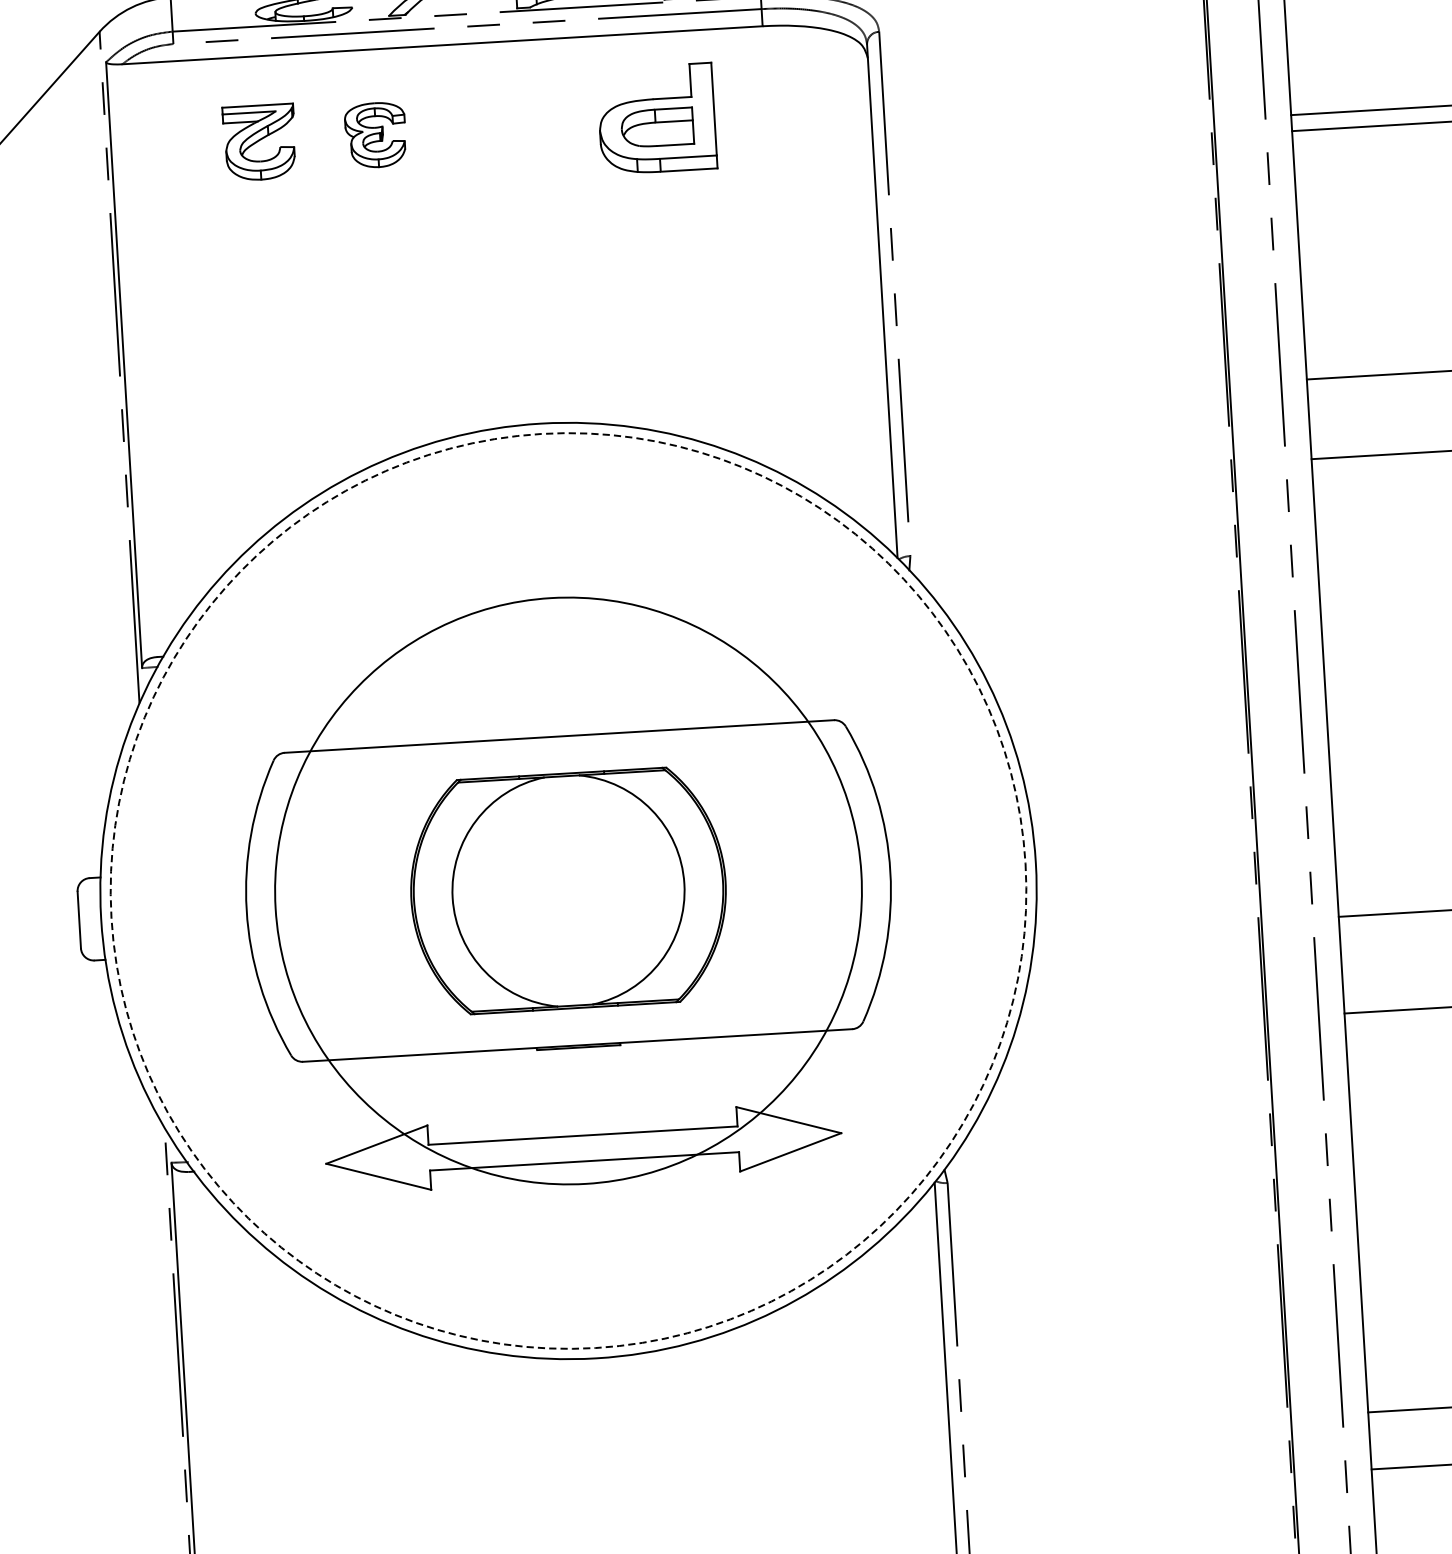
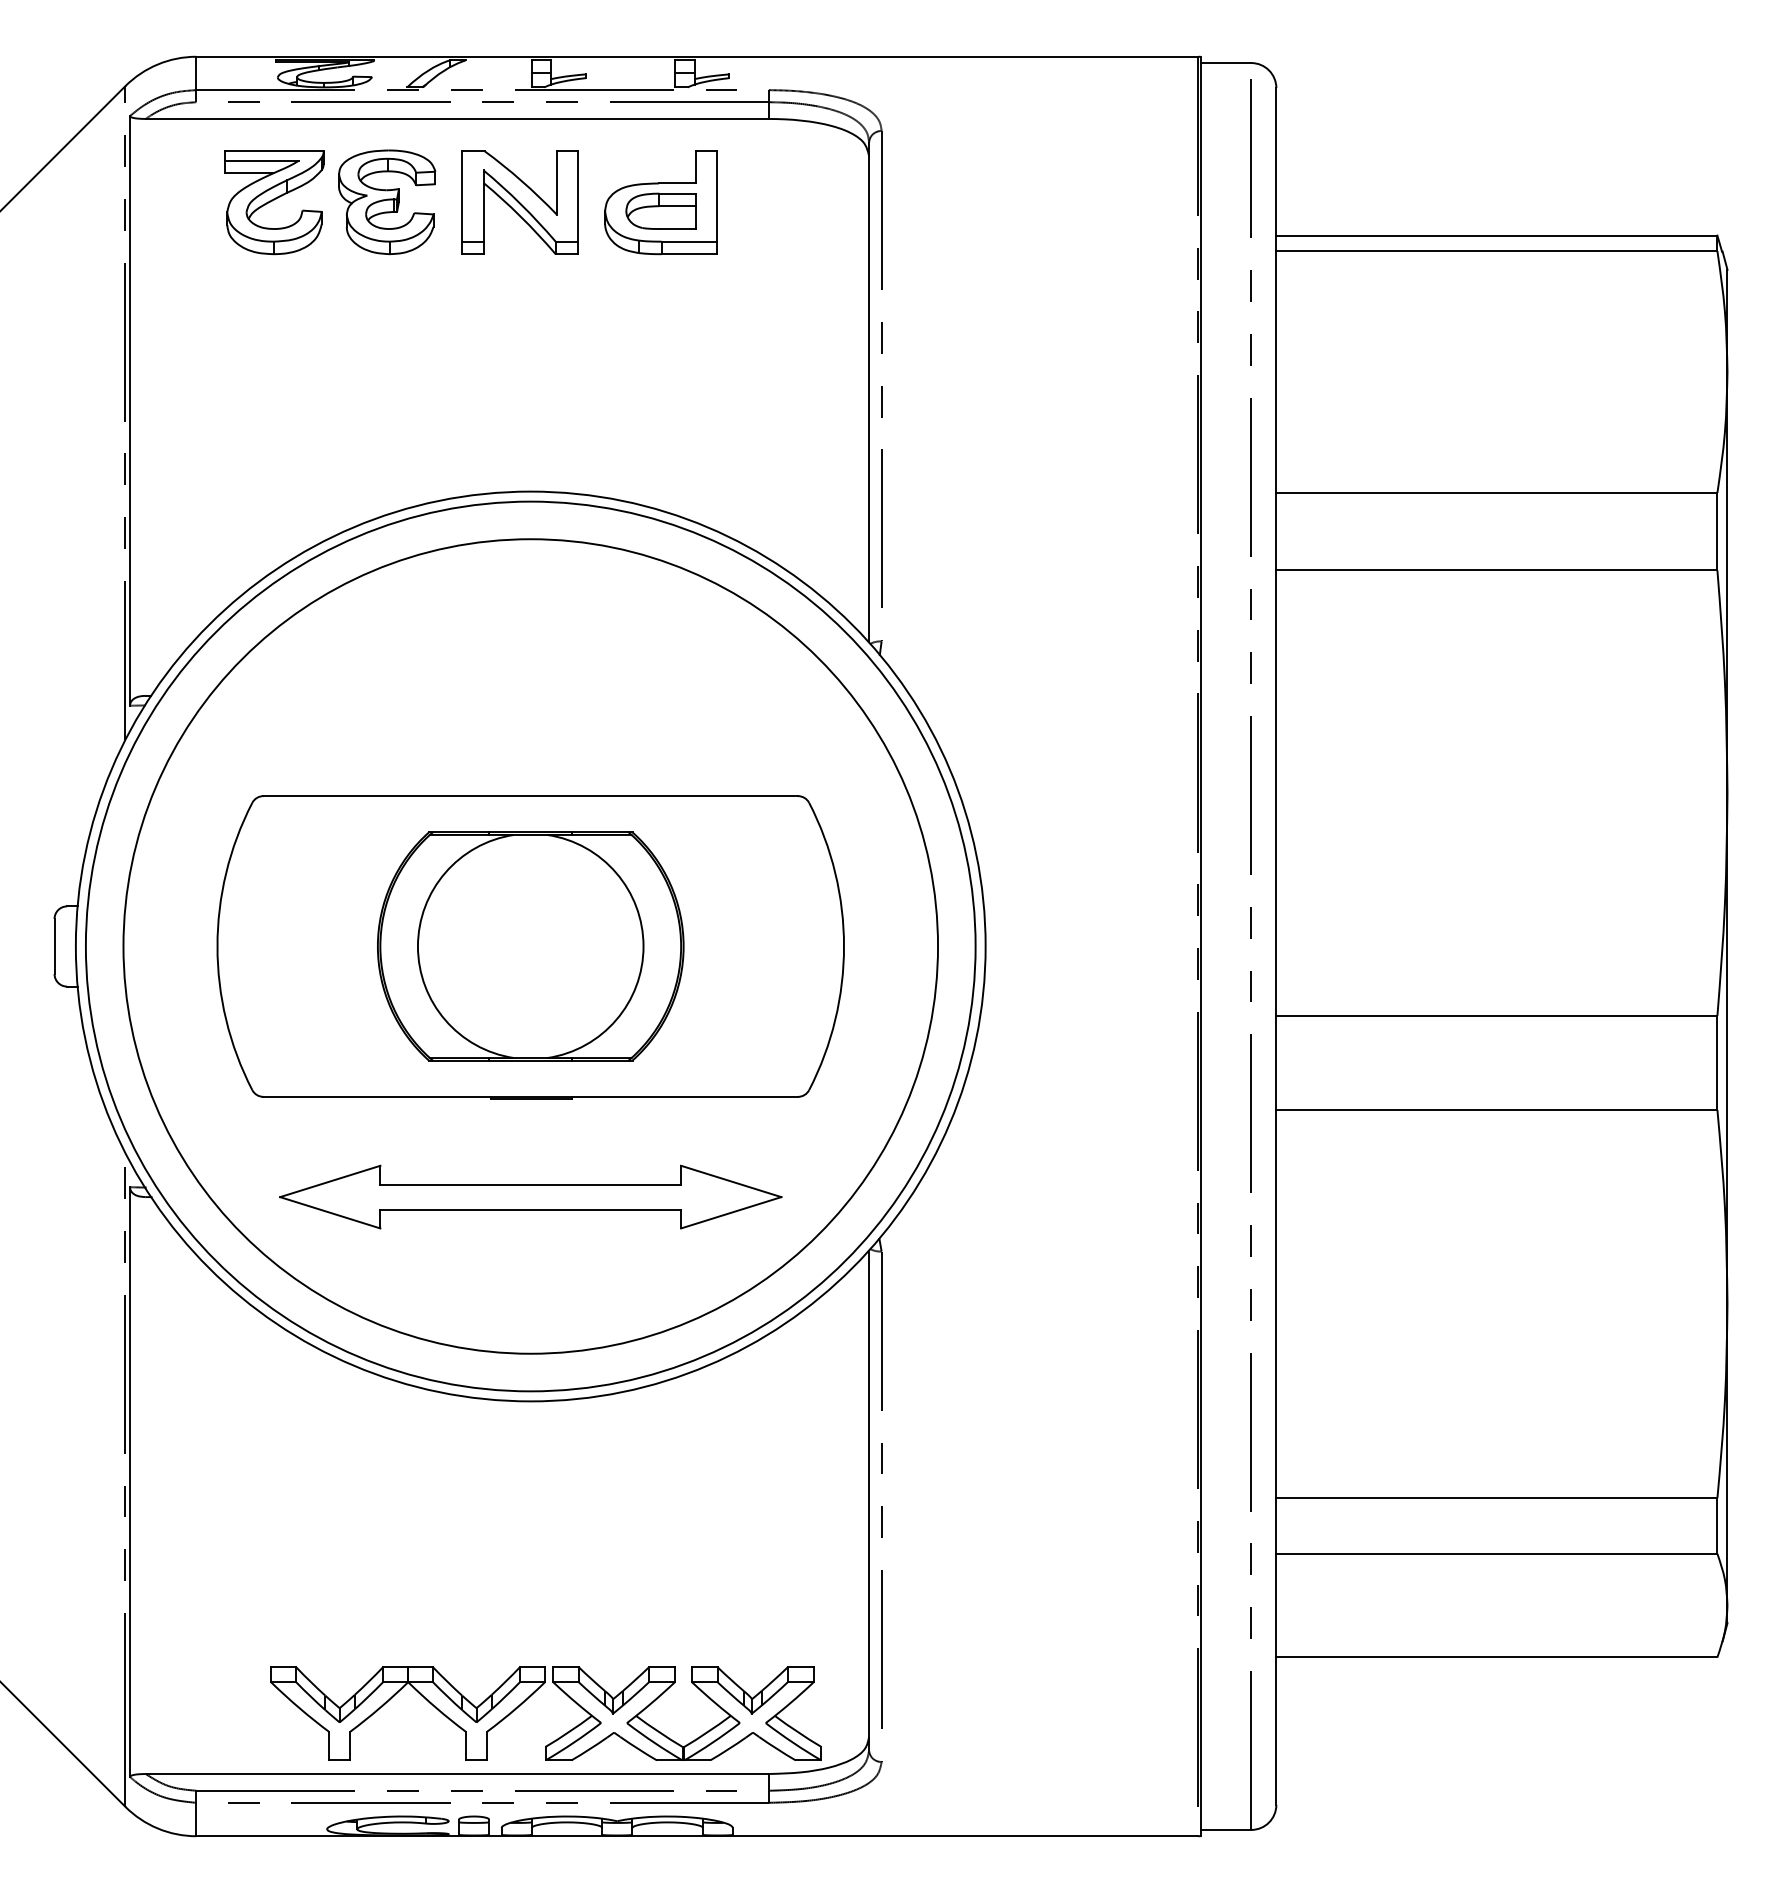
part: (511, 127) -> (519, 202), added
part: (375, 135) -> (387, 202), size x1.67
part: (259, 142) -> (274, 202), size x1.43
circle: (568, 891) -> (530, 946), dashed -> solid
circle: (568, 891) -> (530, 946), size x1.43

